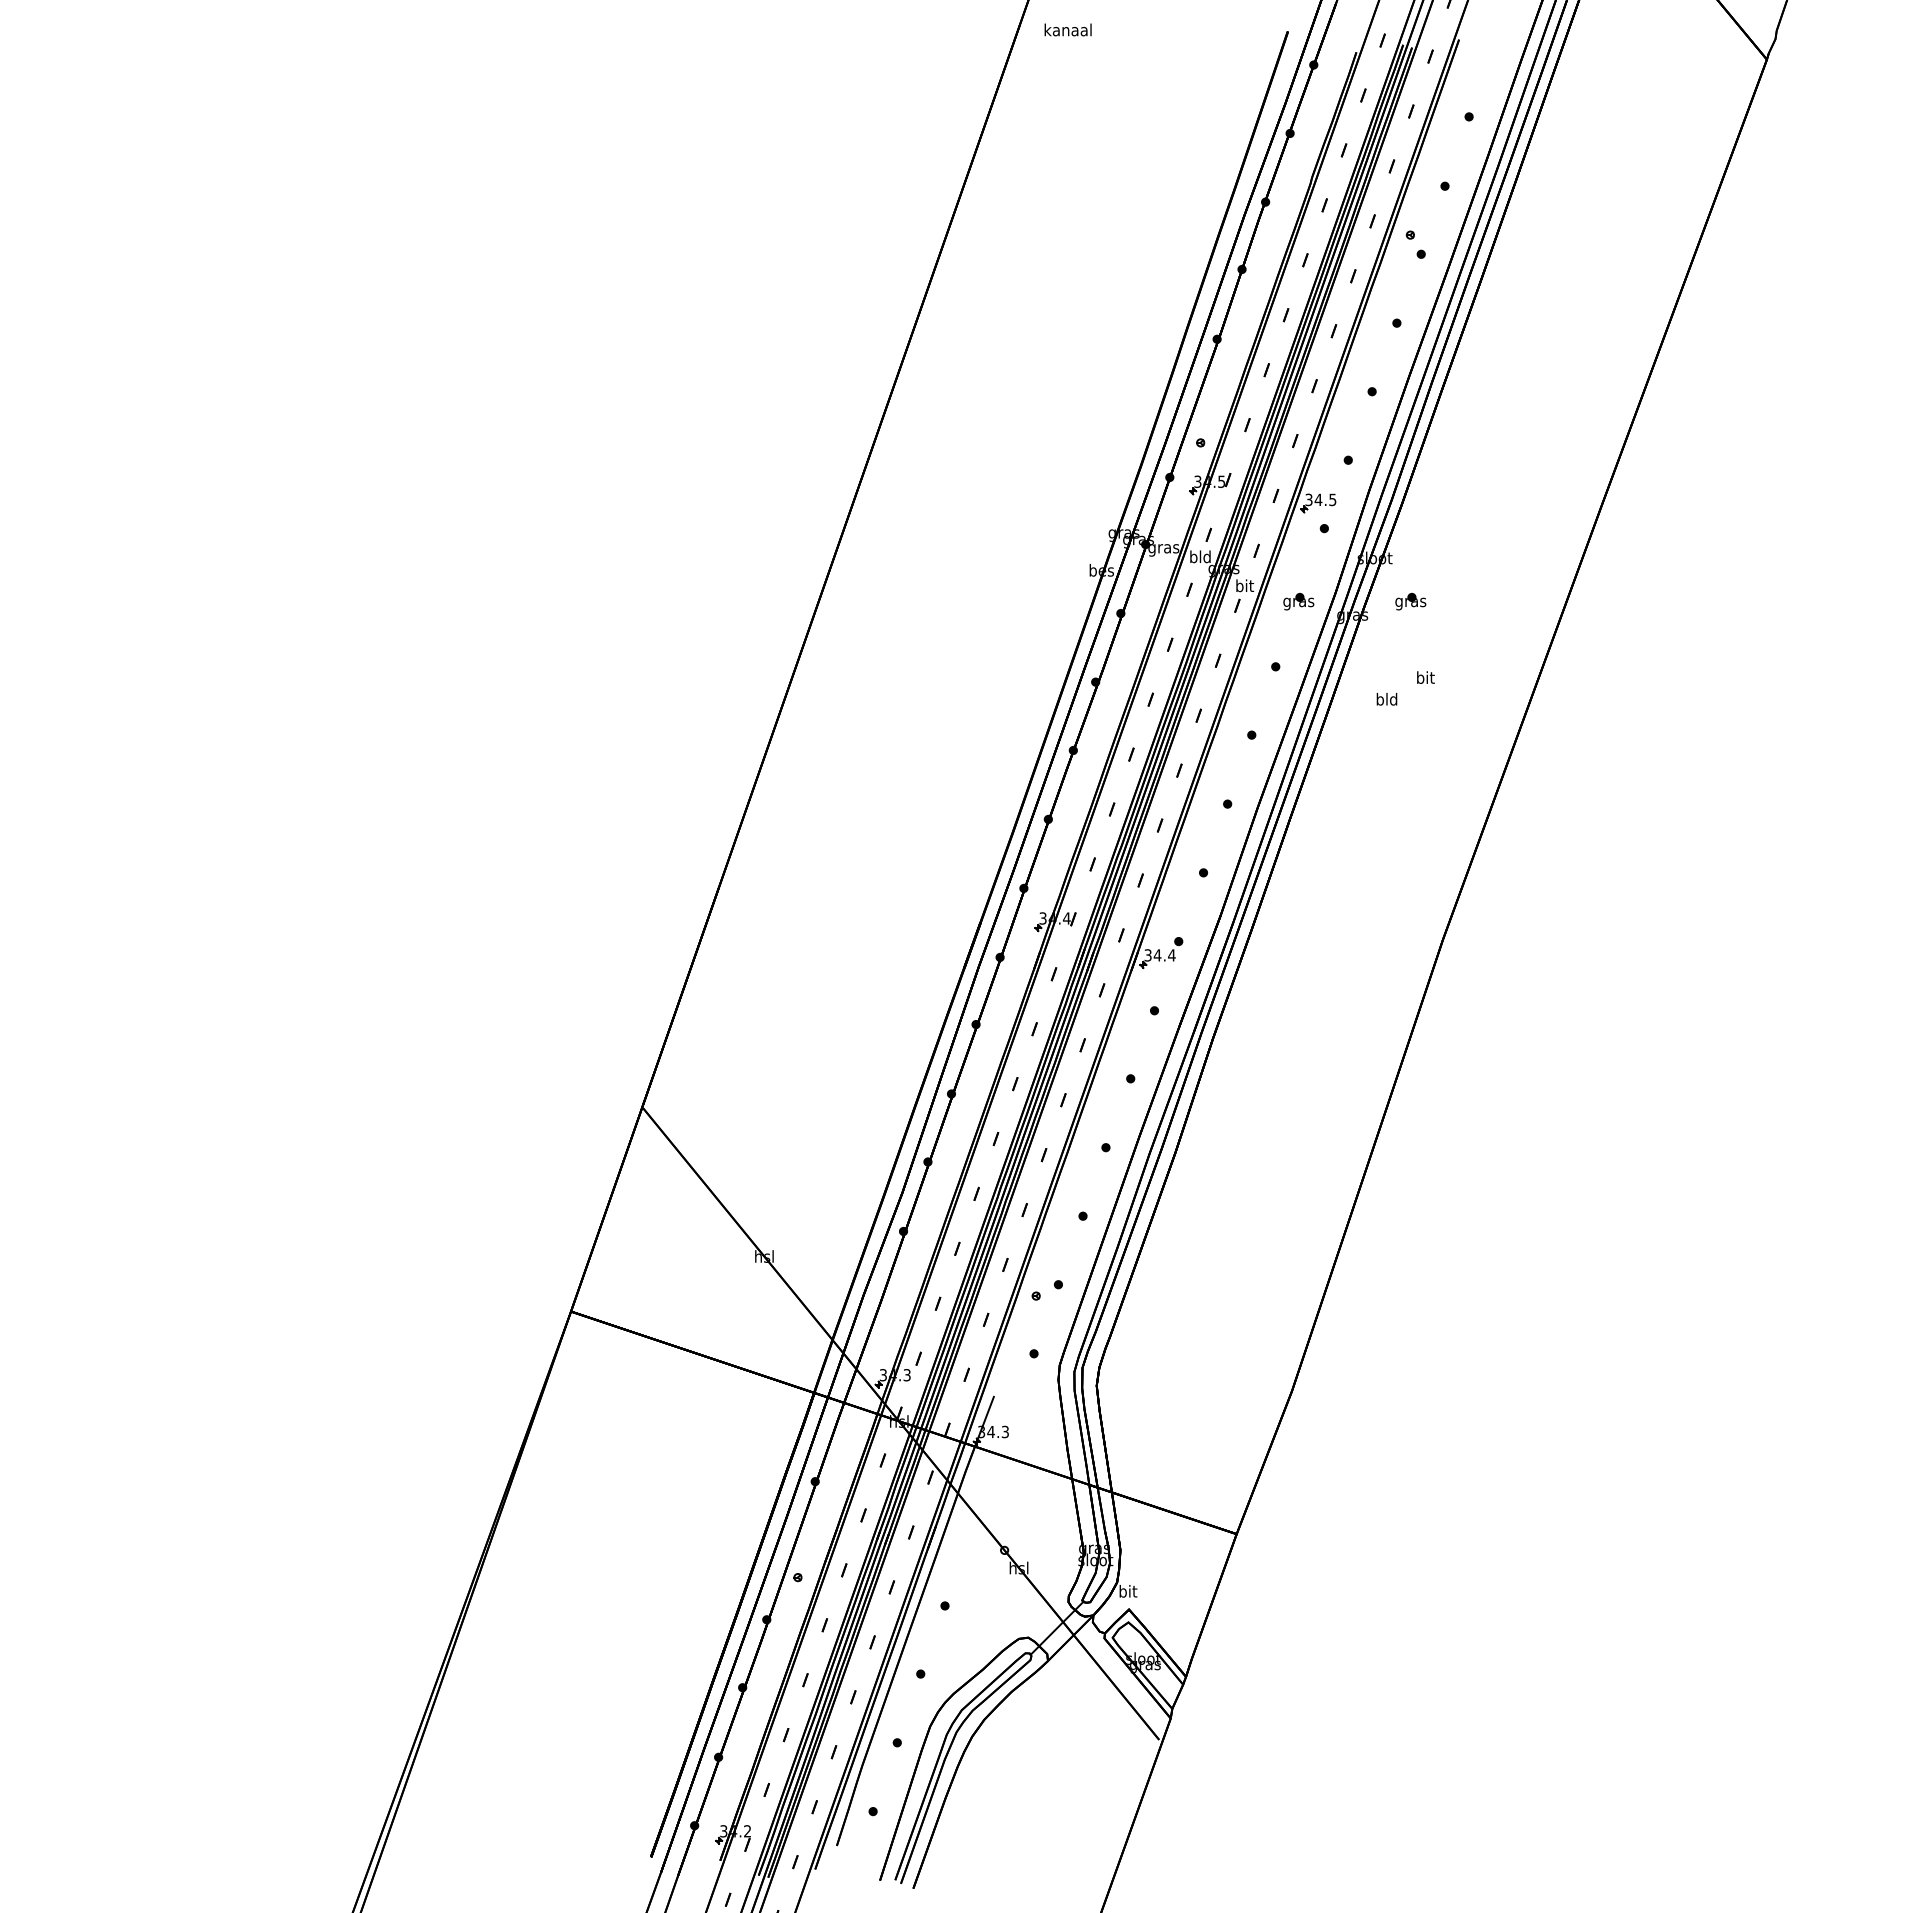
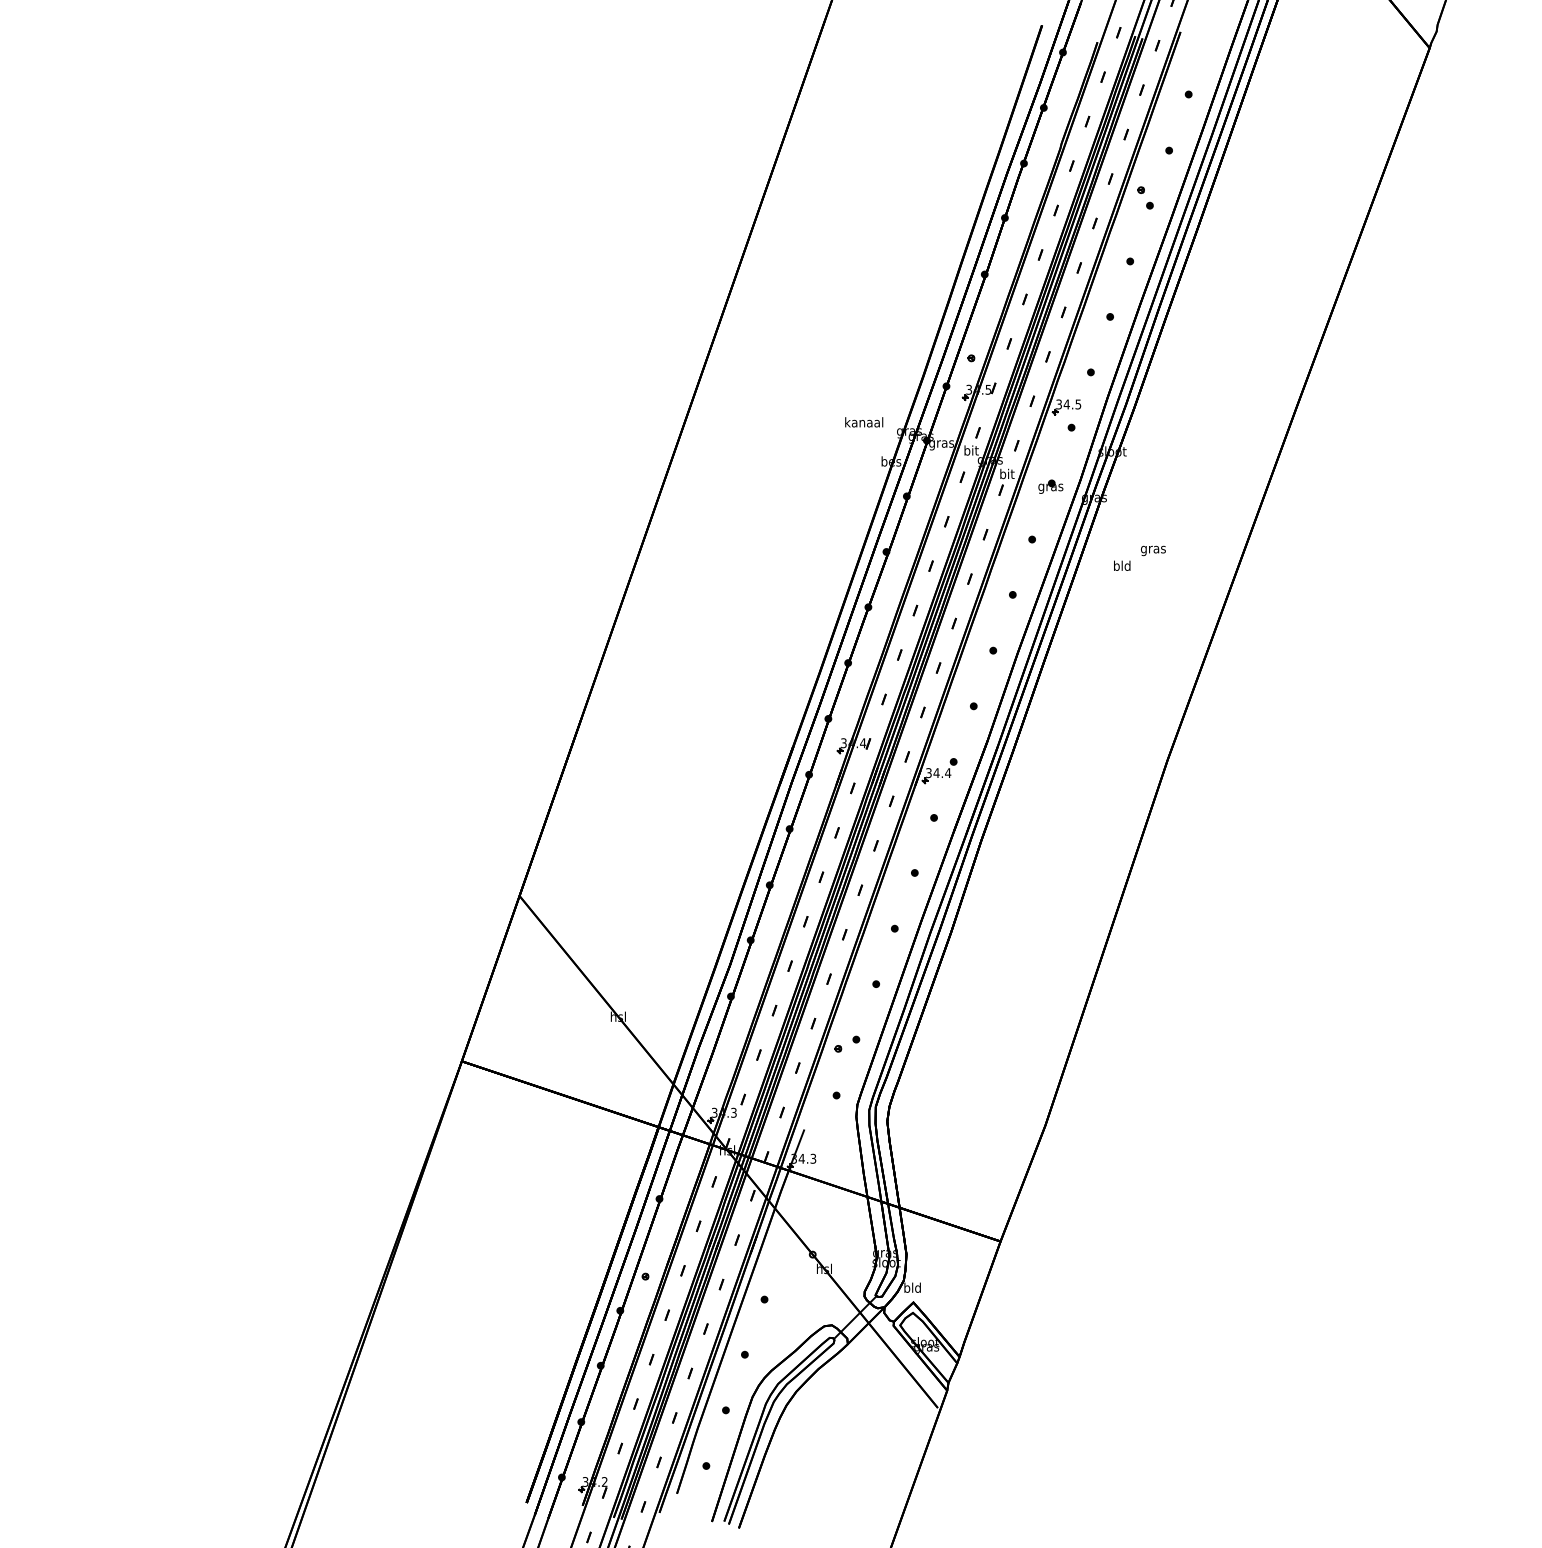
text: (1067, 29) -> (863, 421), moved
text: (1200, 556) -> (971, 450), bld -> bit
part: (1410, 601) -> (1141, 486), removed
text: (1425, 679) -> (1153, 549), bit -> gras
text: (1127, 1591) -> (912, 1287), bit -> bld

